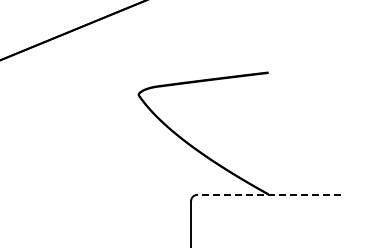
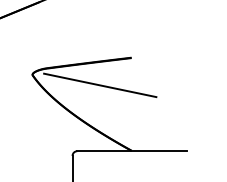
line: (226, 108) -> (99, 85), added
line: (268, 194) -> (131, 150), dashed -> solid

